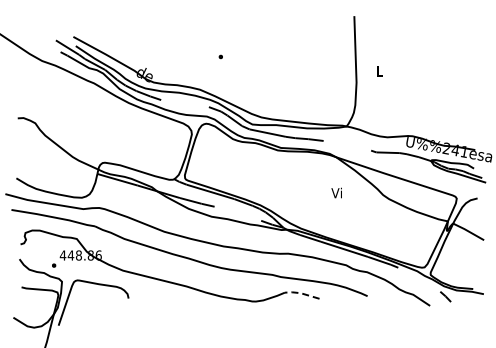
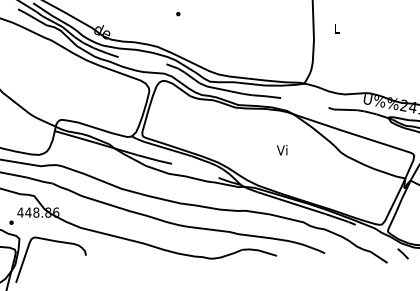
text: (336, 192) -> (281, 149), moved
line: (300, 293) -> (257, 250), dashed -> solid

